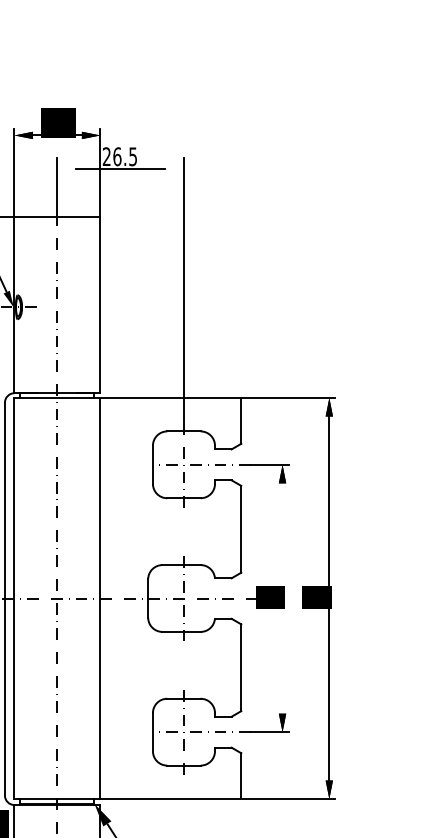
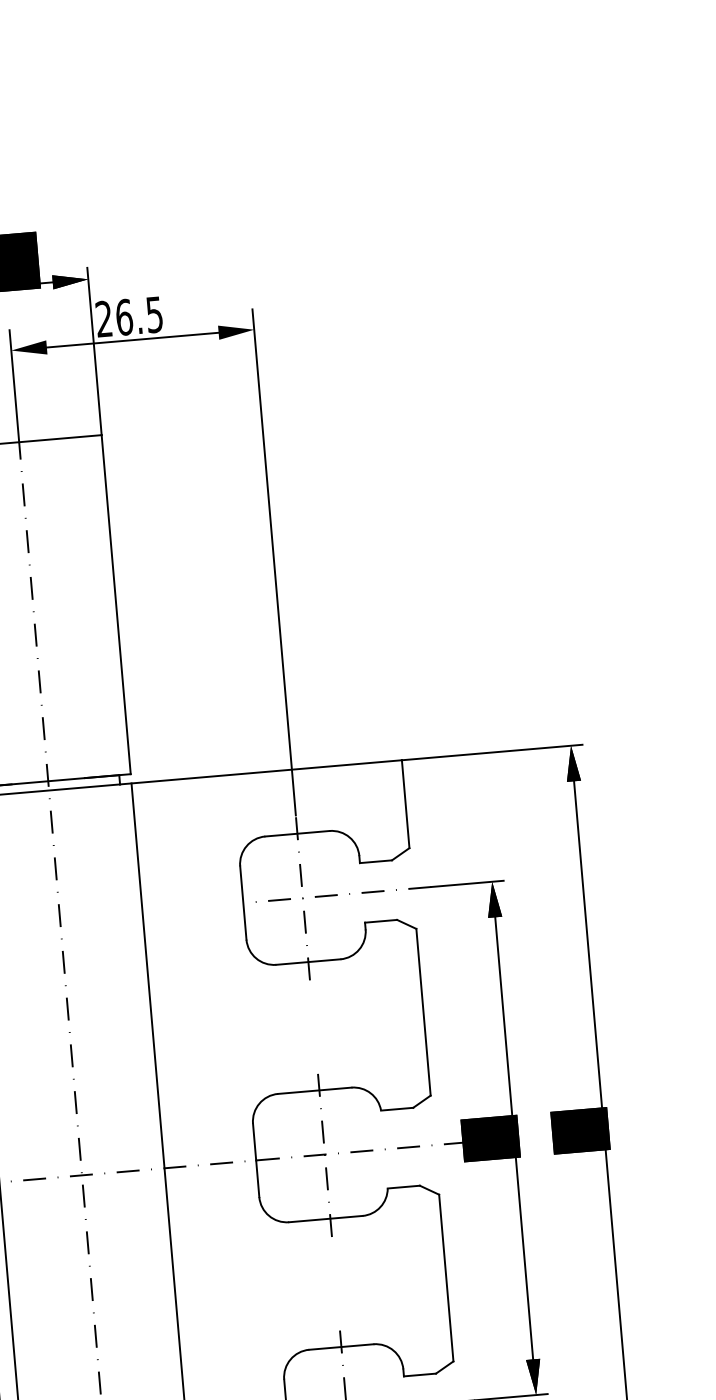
fill: (66, 168) -> (28, 348), added
fill: (174, 168) -> (235, 330), added
line: (282, 598) -> (514, 1138), added

